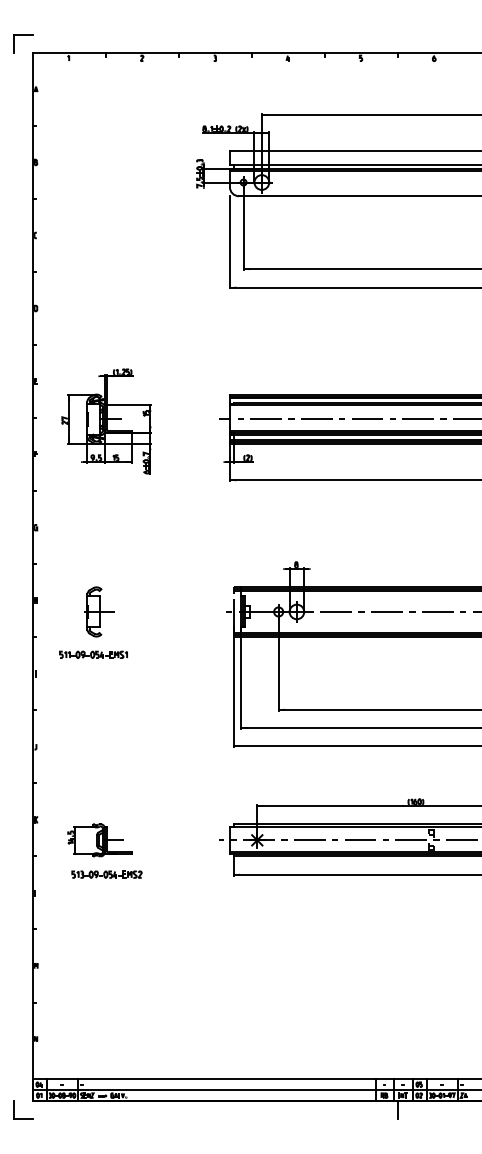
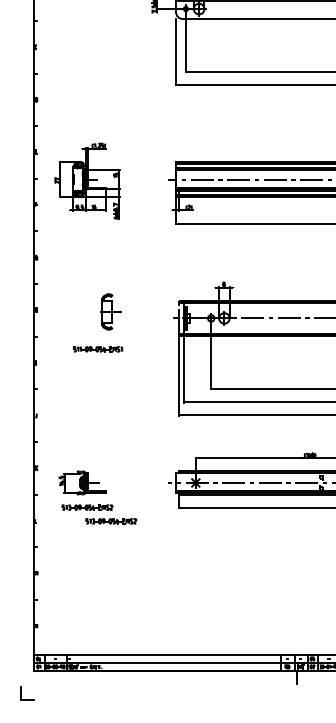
part: (99, 611) -> (110, 311), moved
part: (93, 654) -> (98, 349), moved
part: (139, 893) -> (110, 521), added
part: (14, 1109) -> (20, 692), moved

